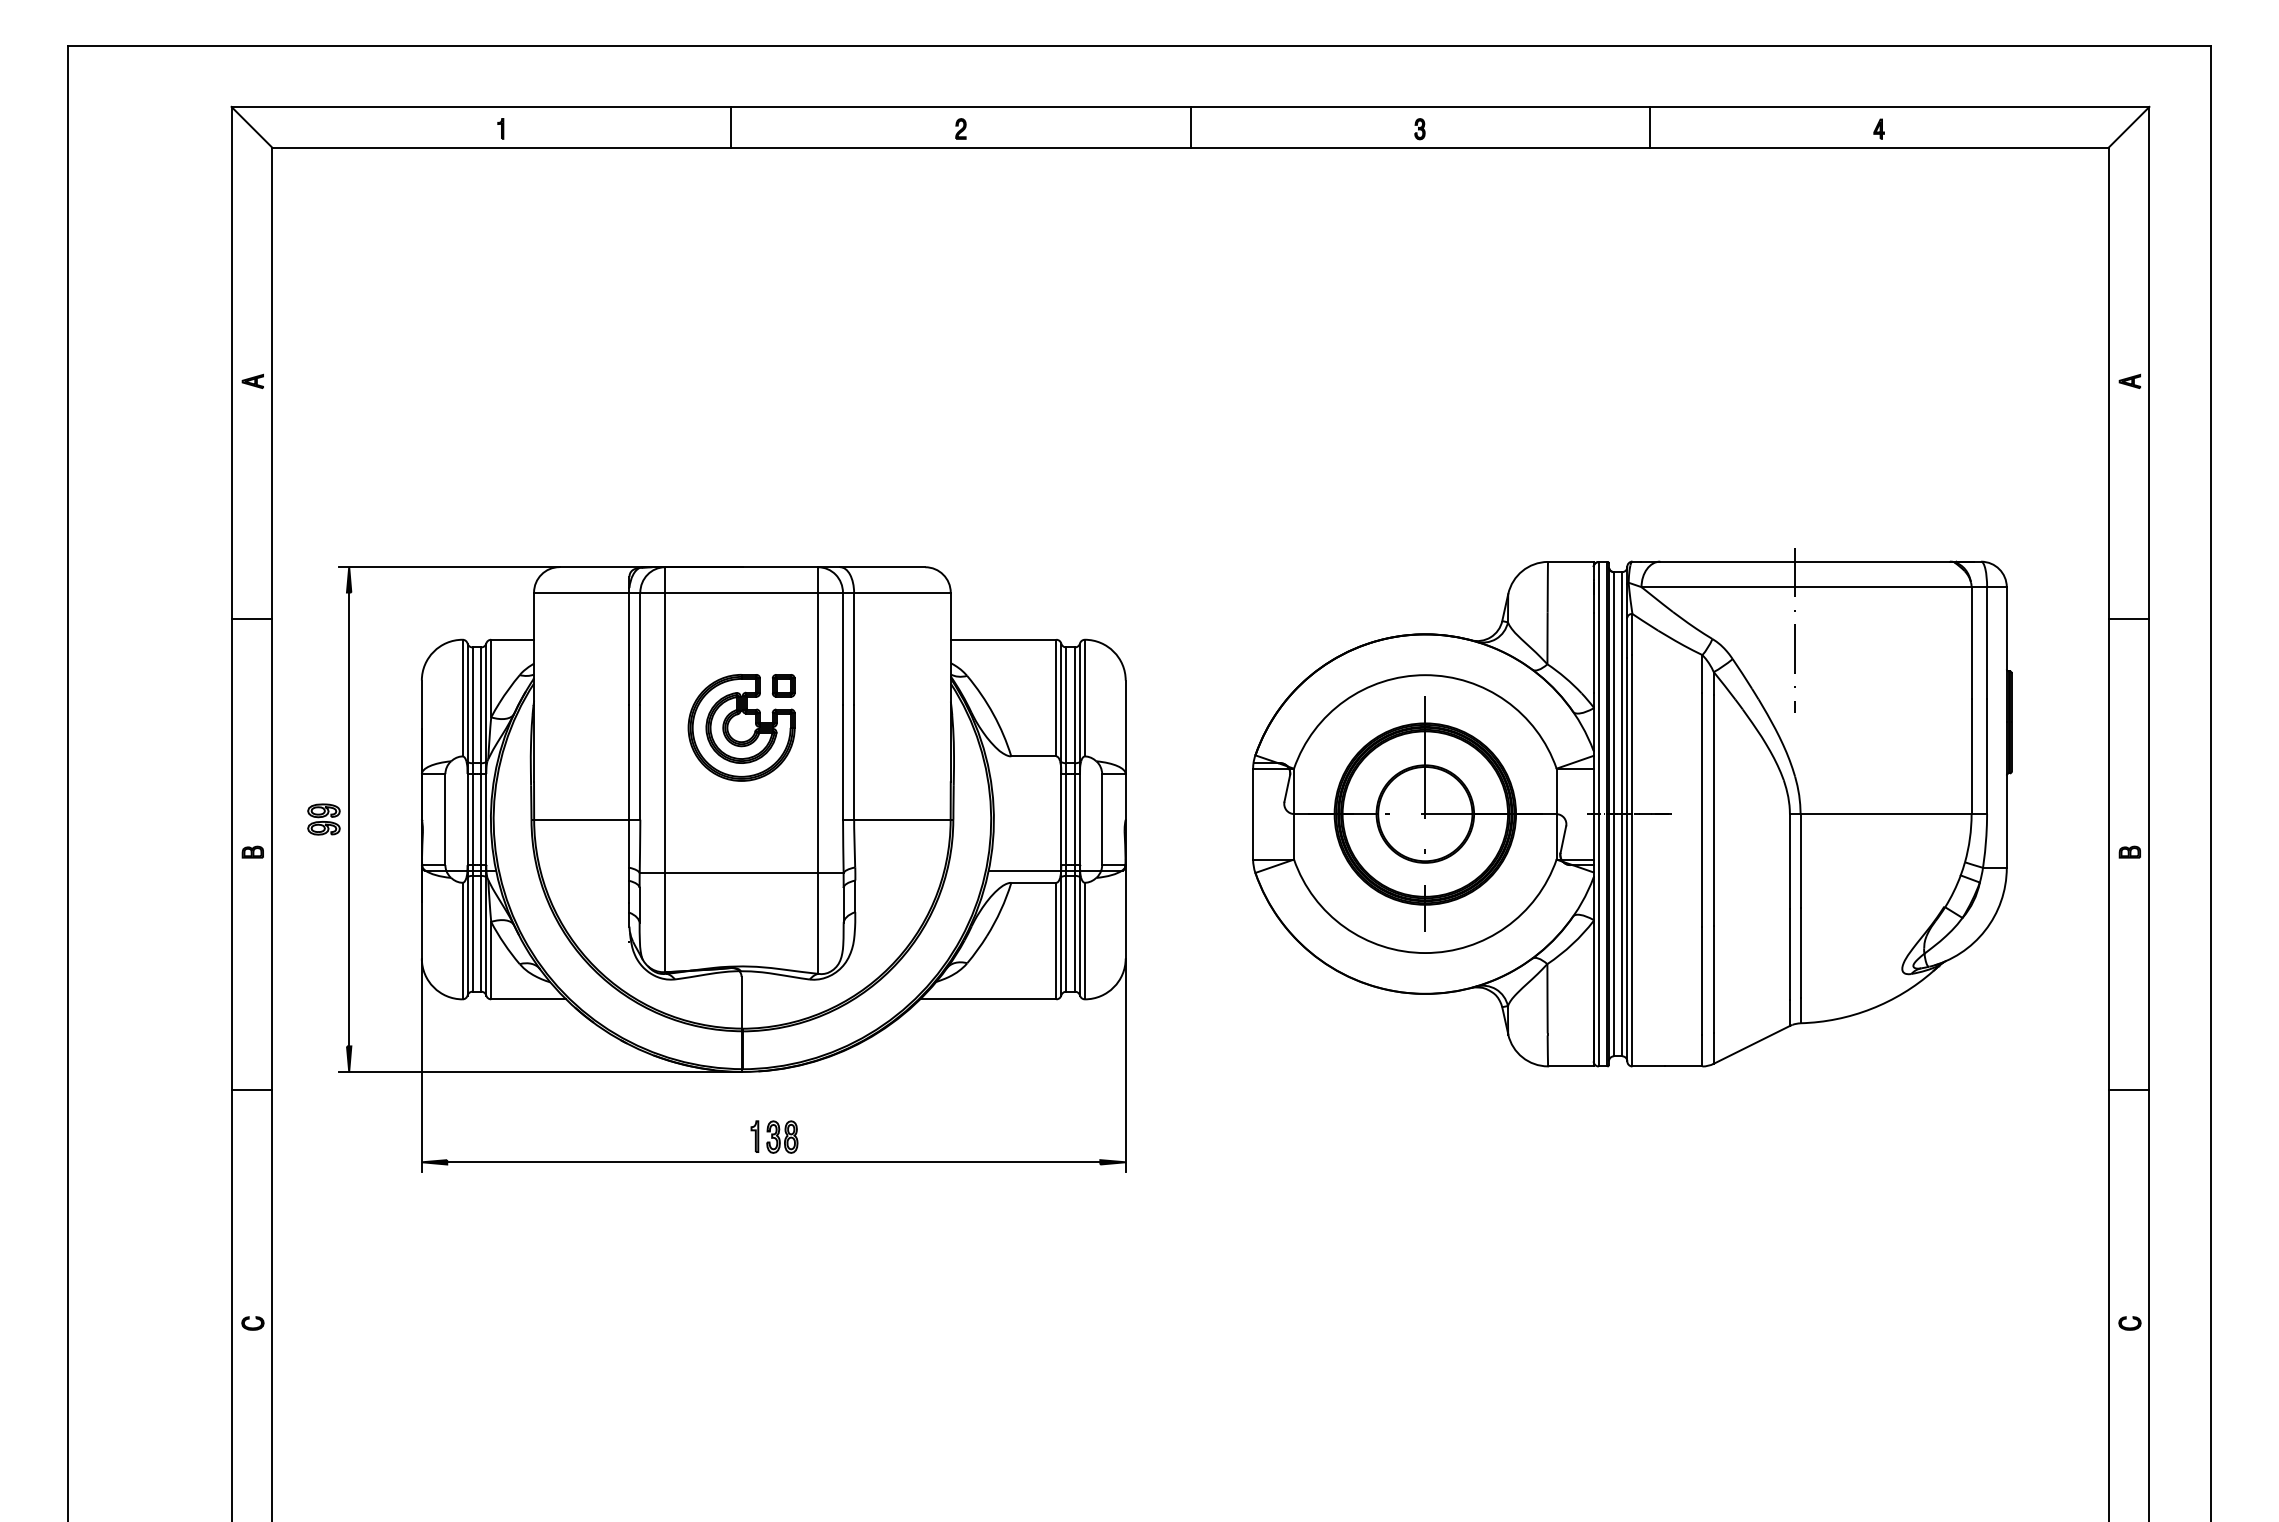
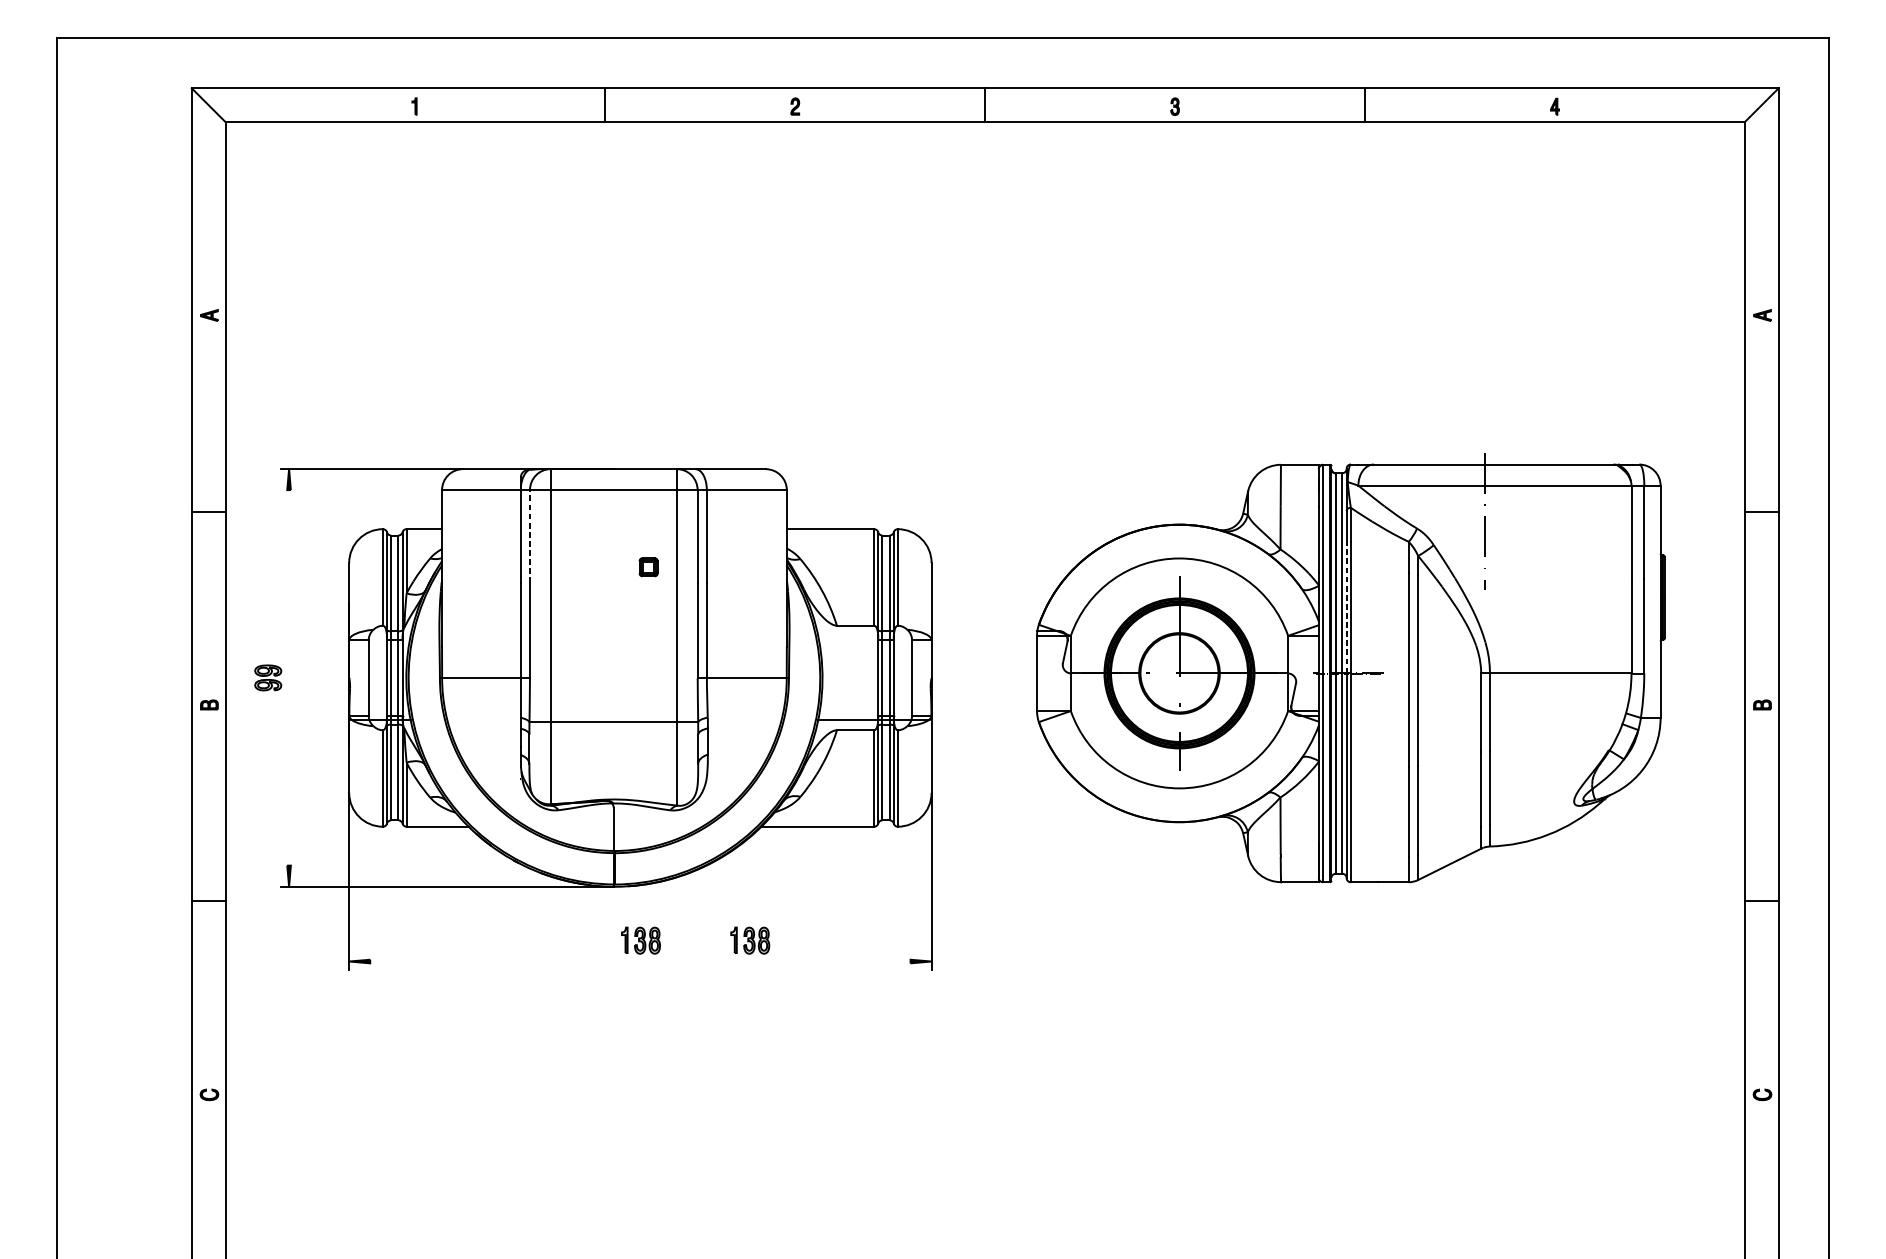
line: (640, 648) -> (530, 536), solid -> dashed
part: (741, 727) -> (613, 601), removed
line: (1627, 736) -> (1346, 609), solid -> dashed
line: (349, 819) -> (289, 677), removed
part: (906, 1136) -> (750, 940), added
line: (773, 1162) -> (640, 961), removed

